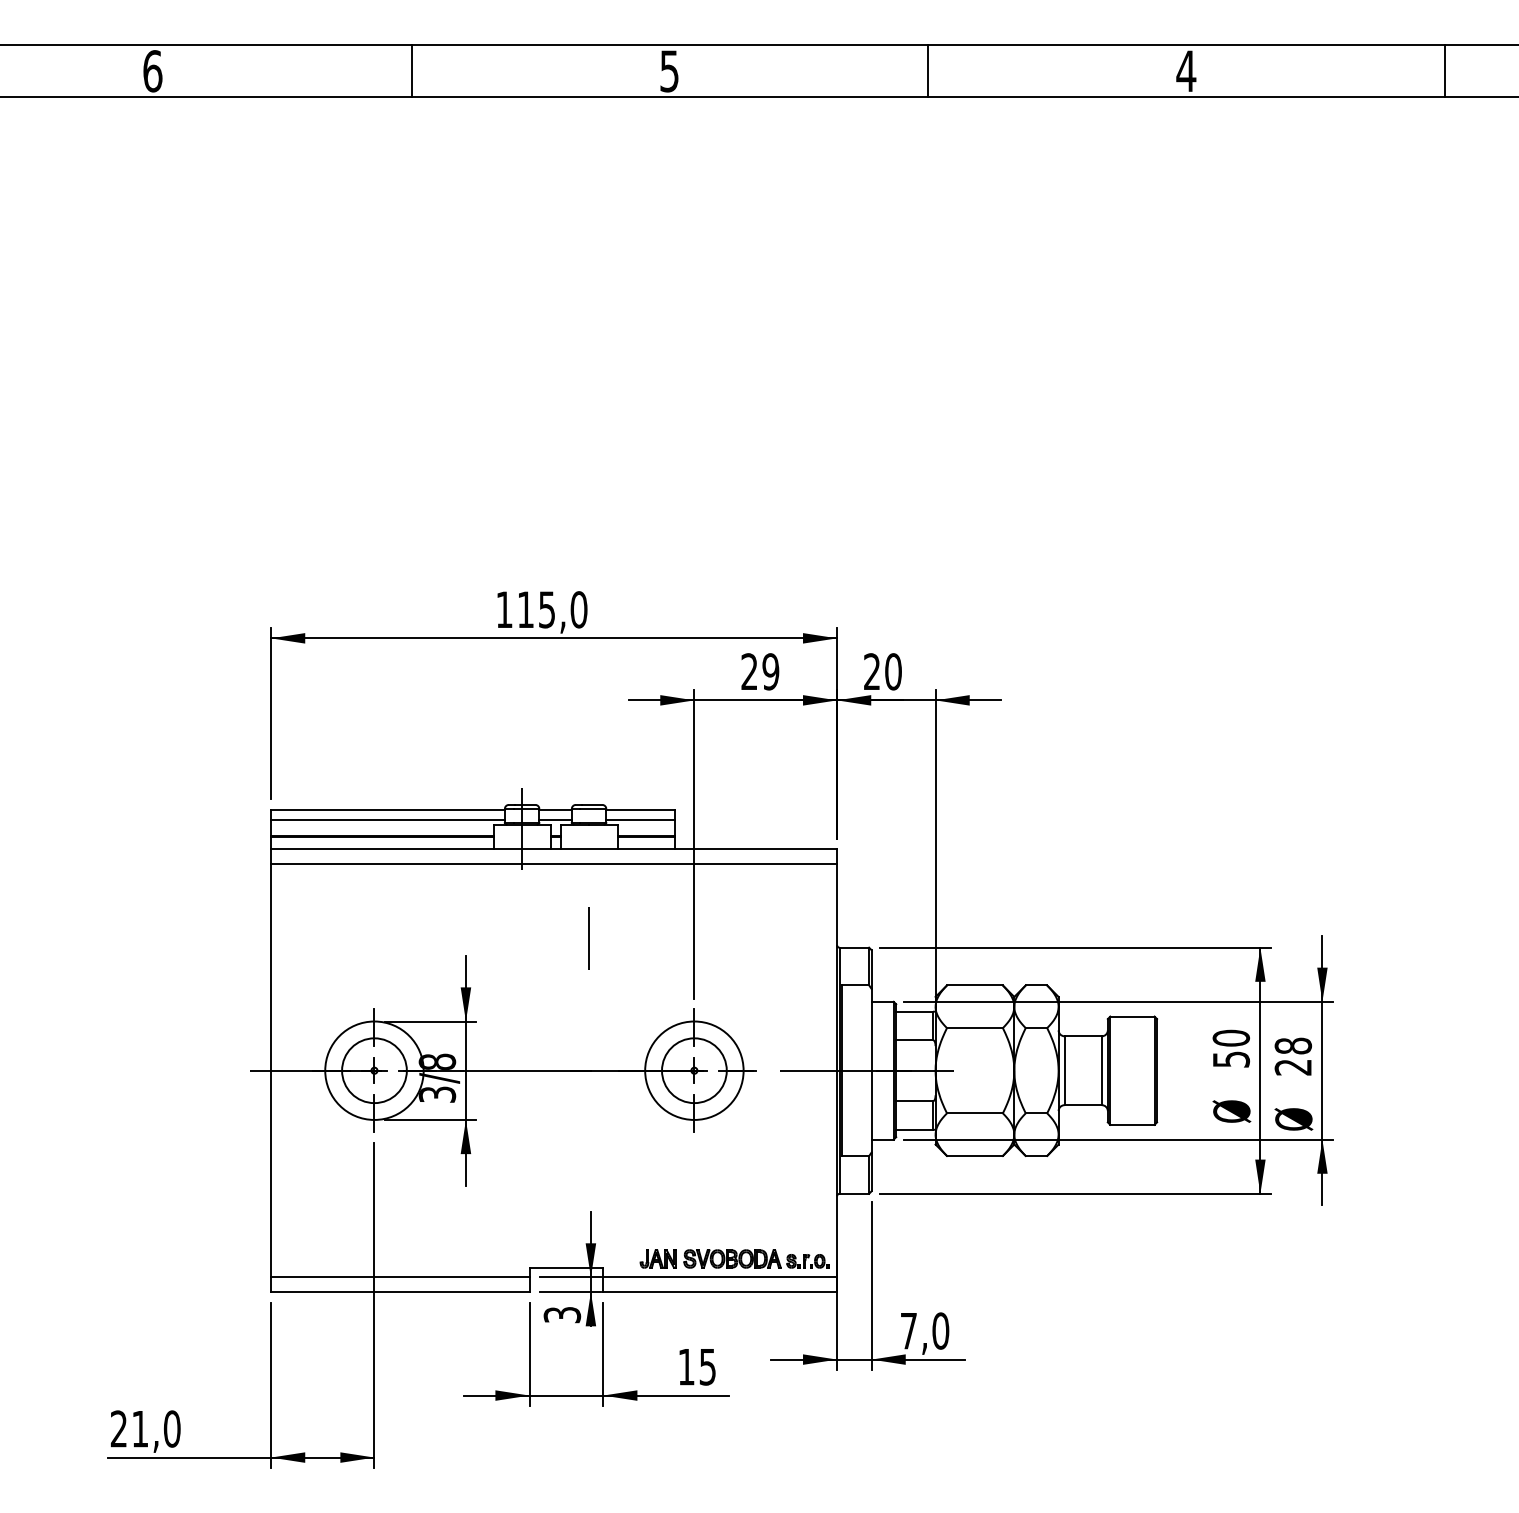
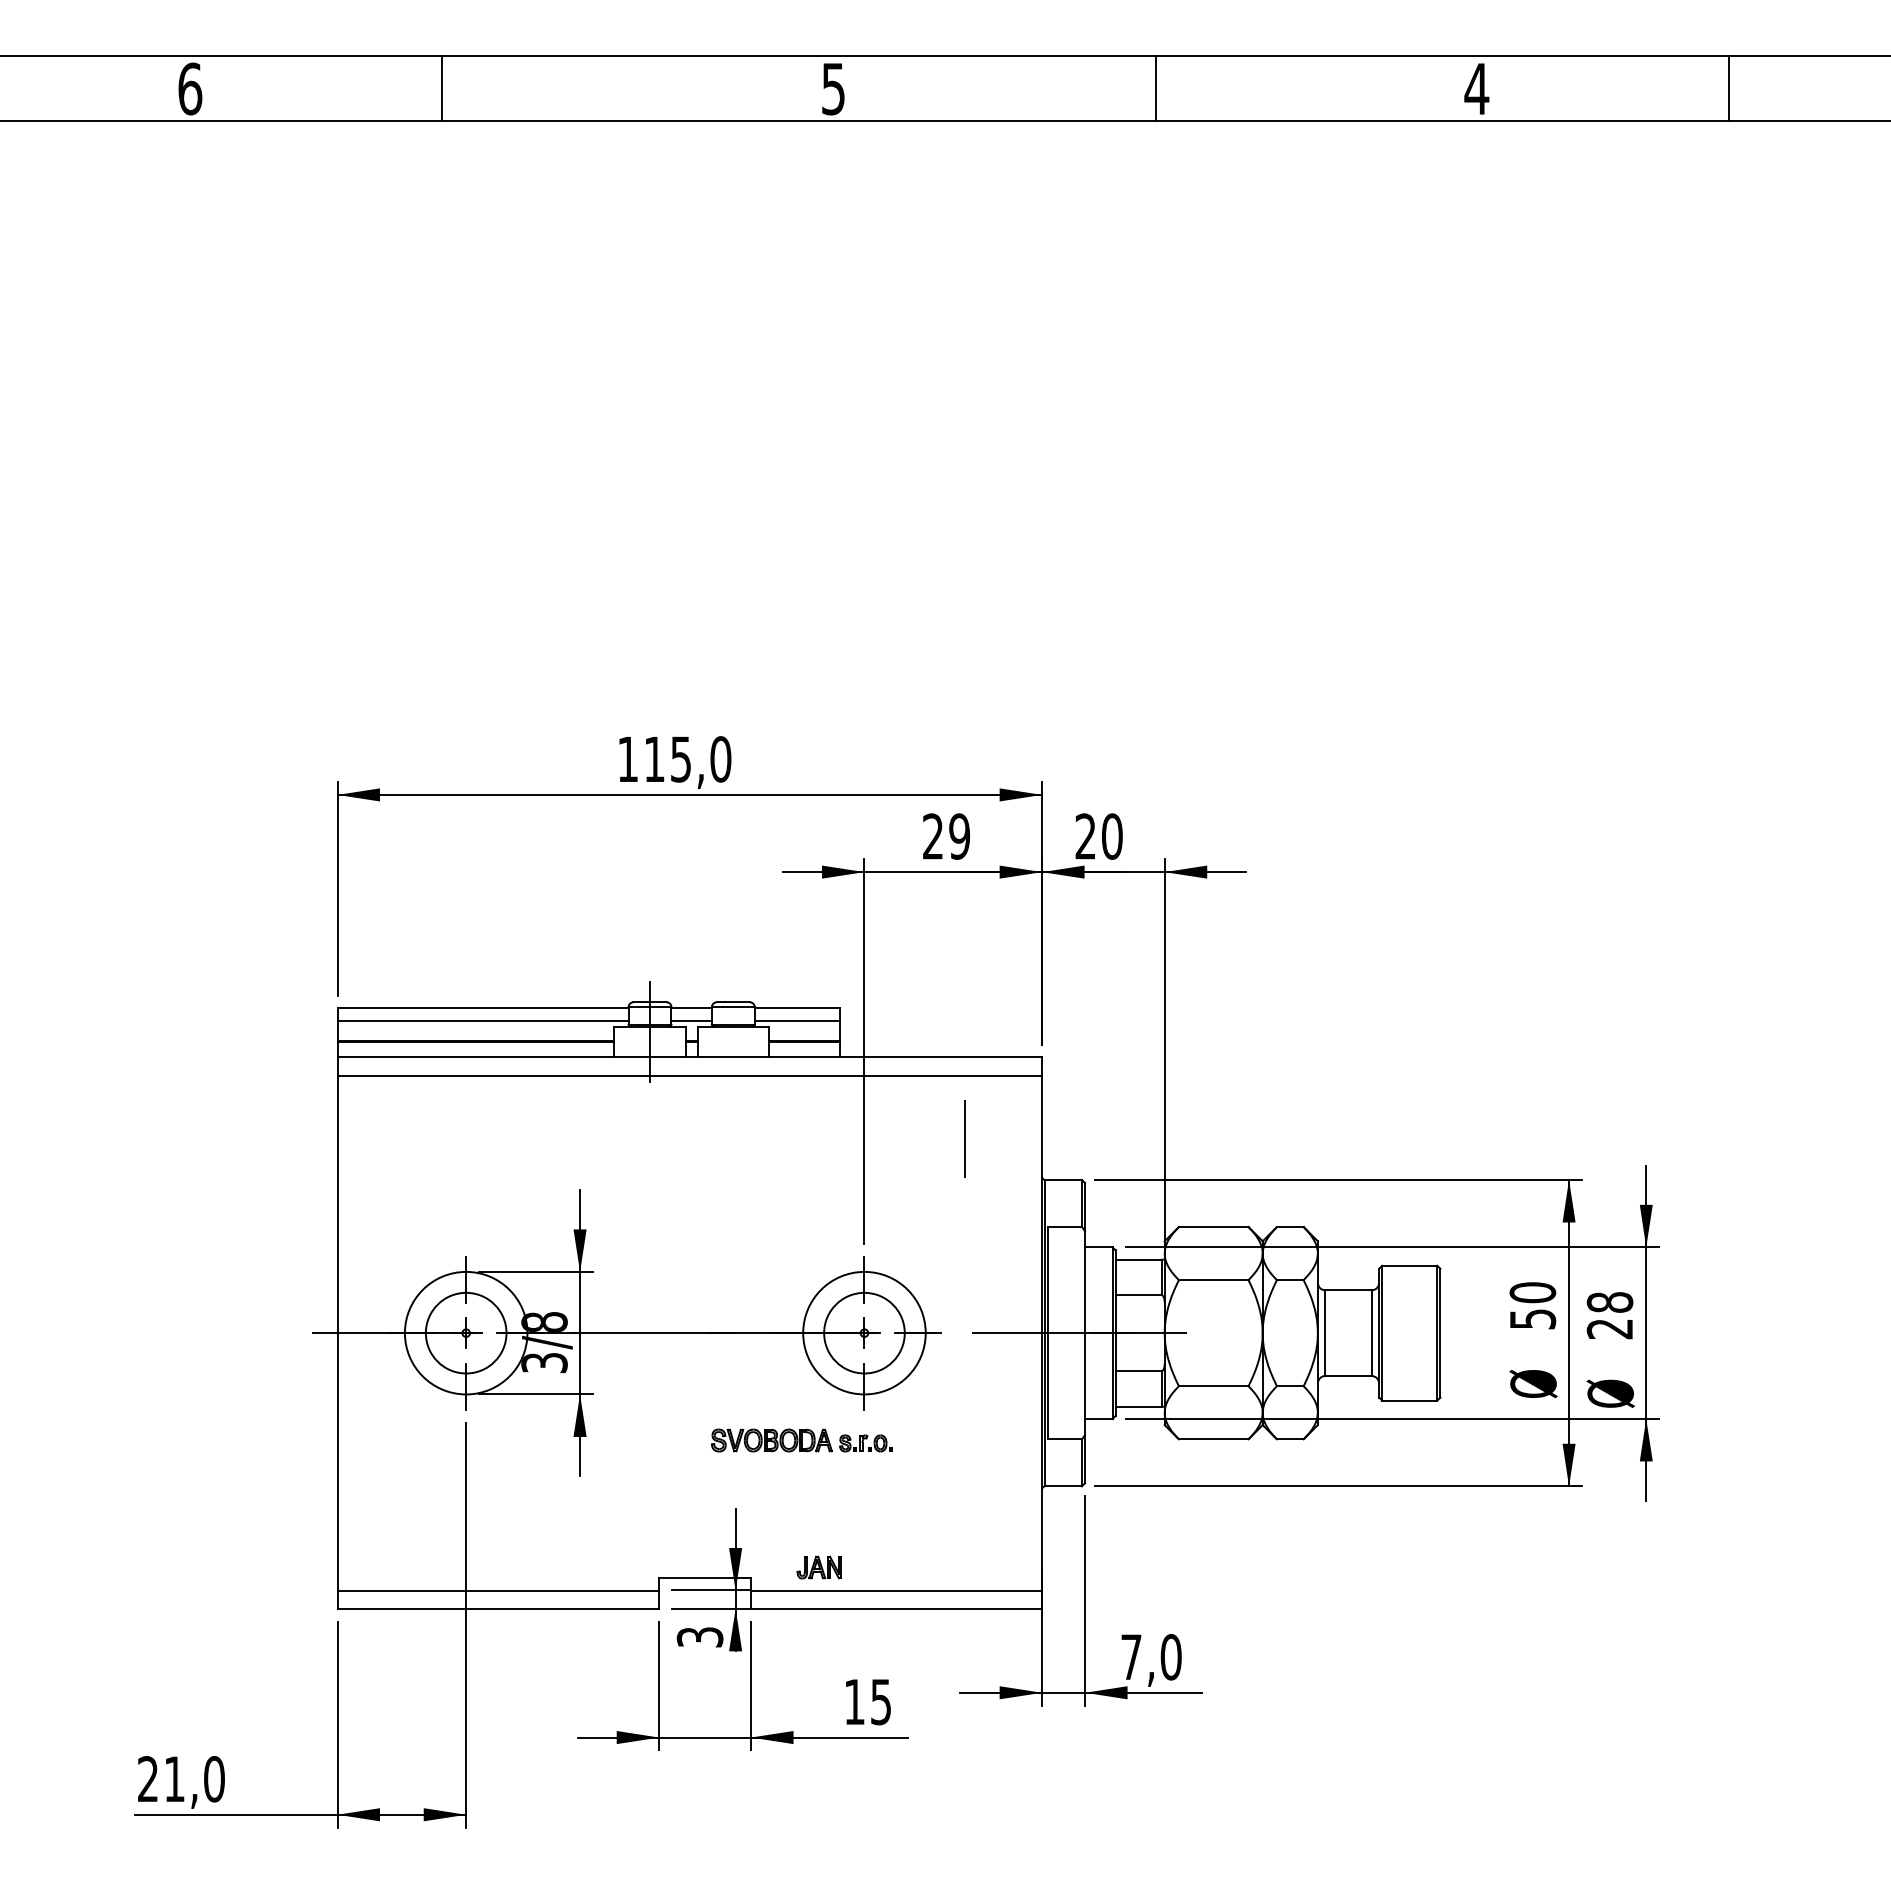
line: (411, 70) -> (441, 88), moved
line: (1445, 70) -> (1729, 88), moved
line: (588, 938) -> (964, 1138), moved
part: (756, 1258) -> (801, 1440), moved

